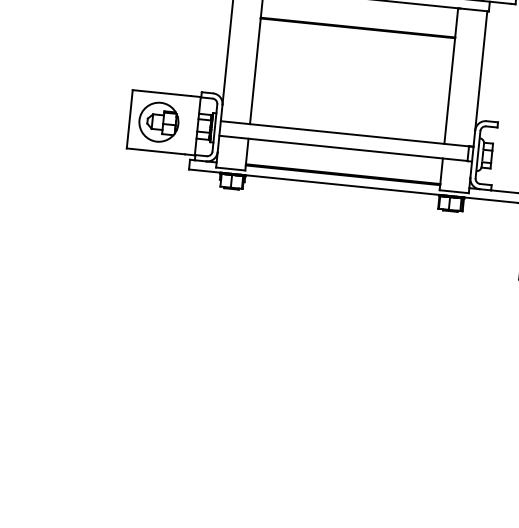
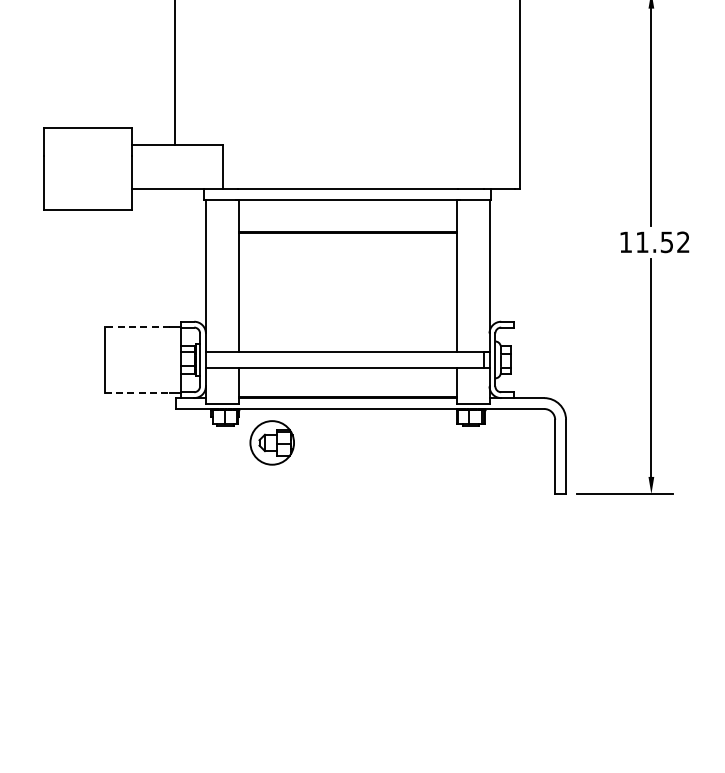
line: (162, 93) -> (137, 327), solid -> dashed
part: (158, 121) -> (271, 442), moved
line: (156, 151) -> (137, 392), solid -> dashed

